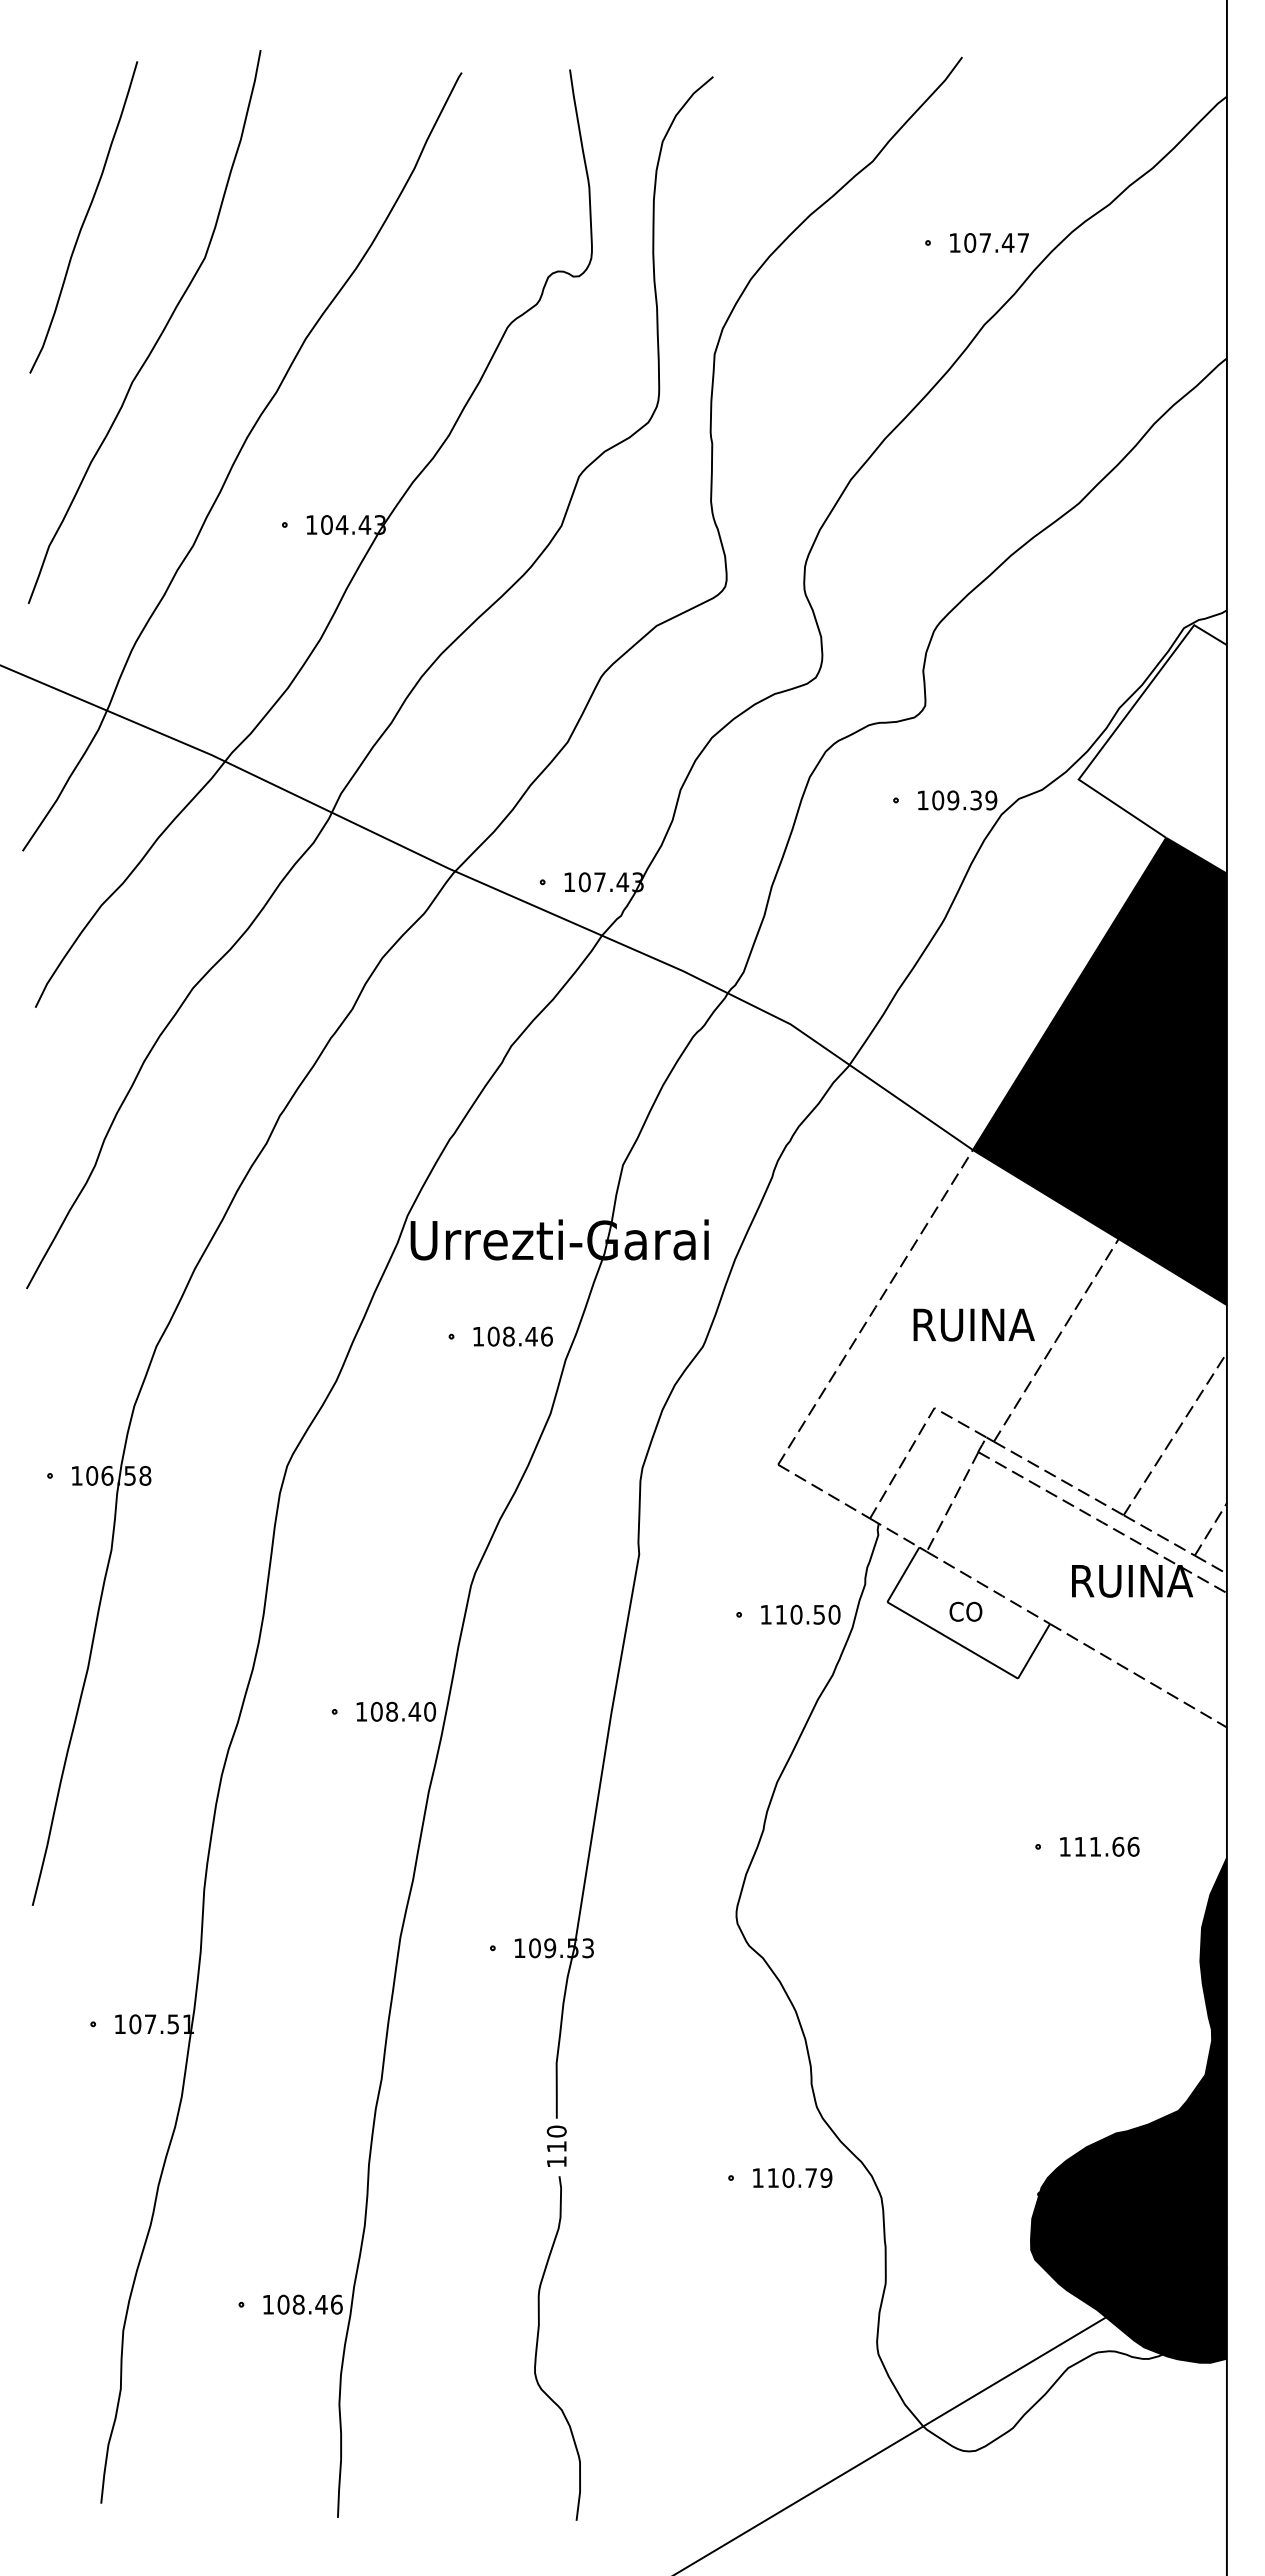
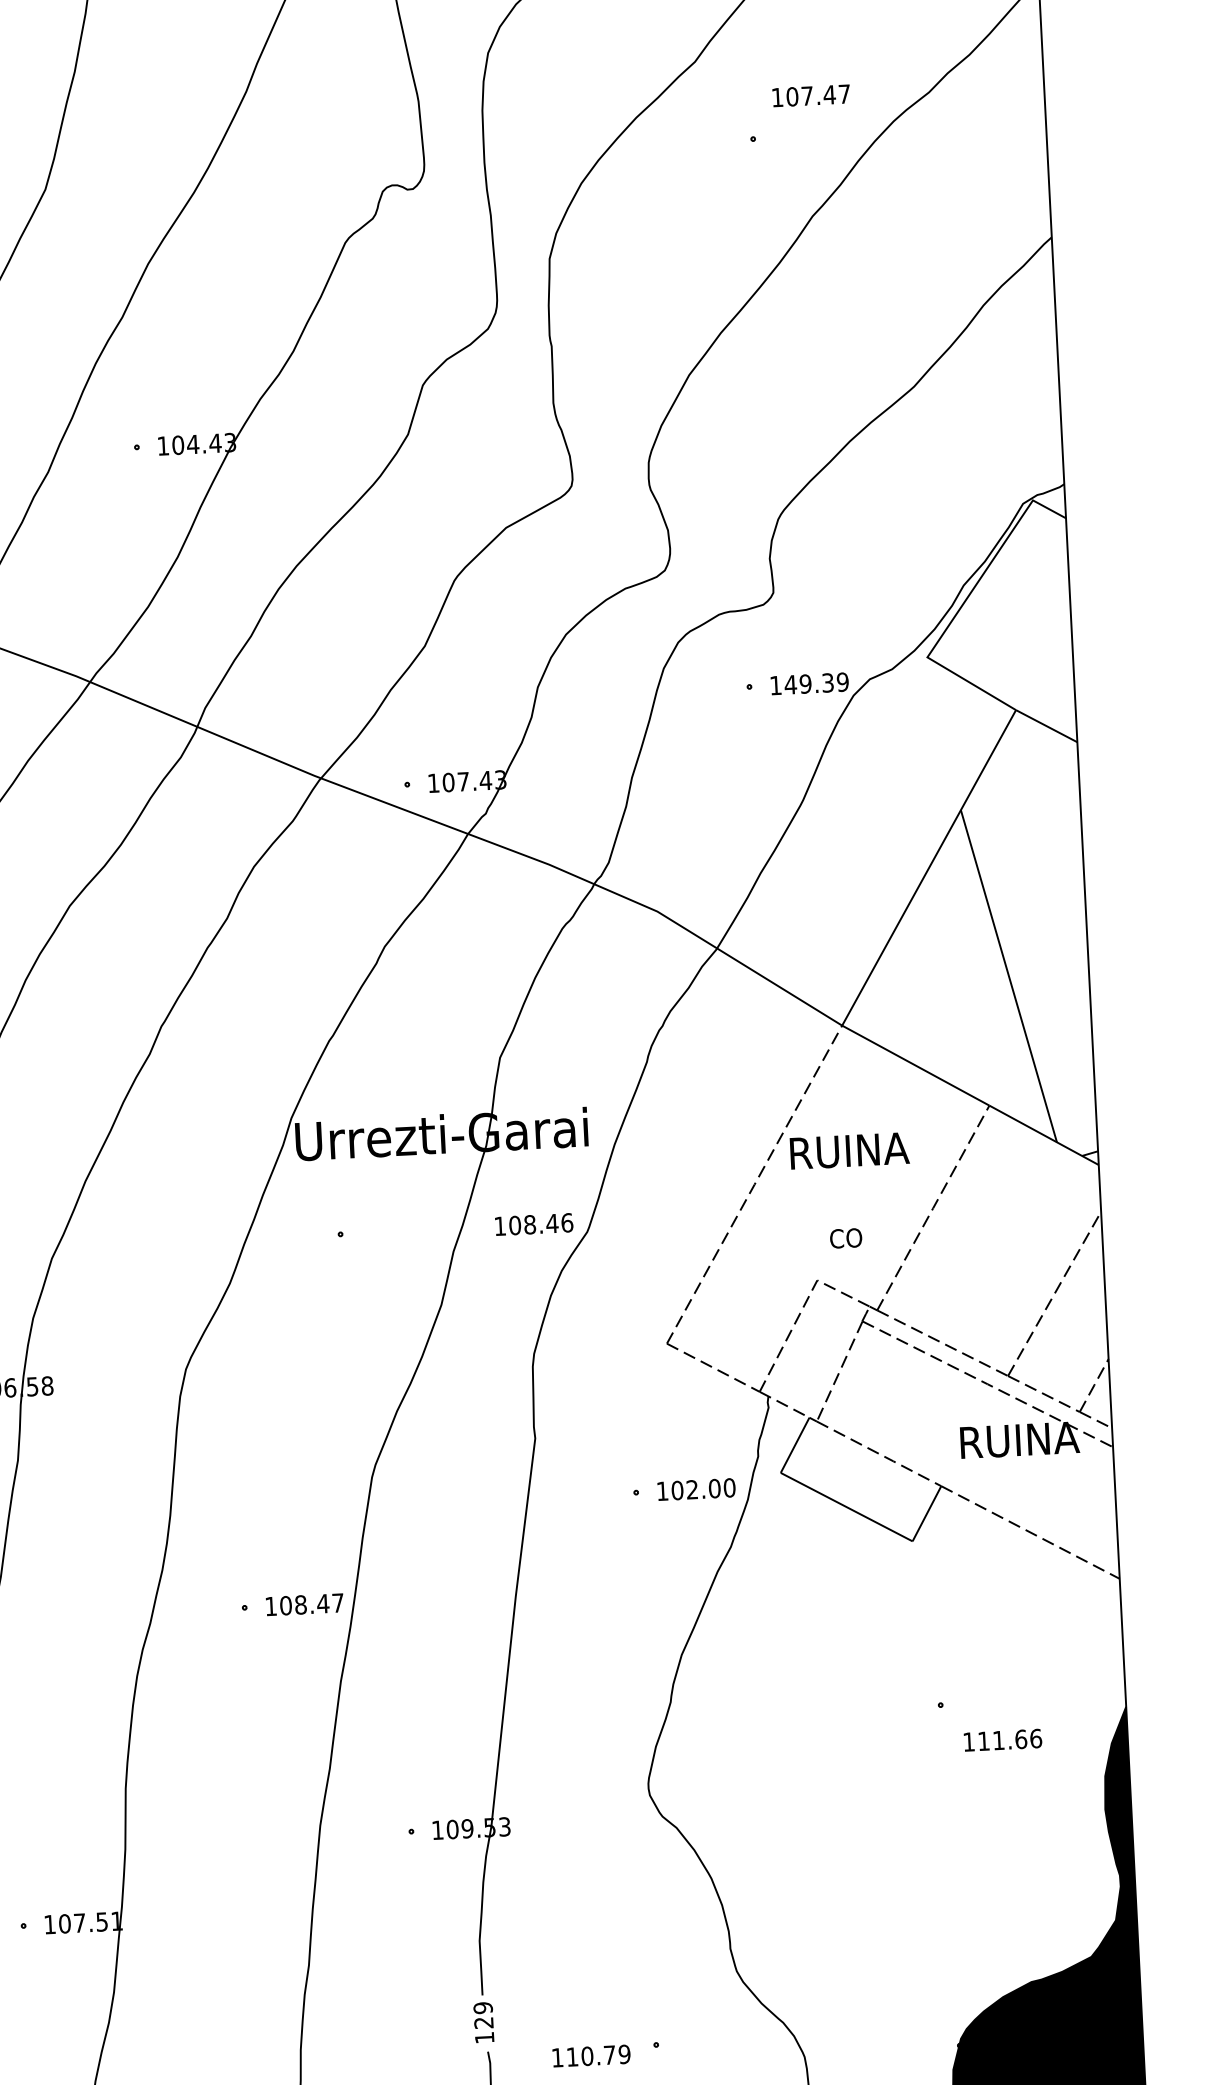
text: (989, 242) -> (811, 95), moved
text: (937, 800) -> (790, 684), 109.39 -> 149.39
fill: (1099, 1071) -> (962, 942), removed
text: (973, 1324) -> (849, 1150), moved
text: (512, 1336) -> (533, 1224), moved
text: (965, 1611) -> (845, 1238), moved
text: (800, 1614) -> (696, 1489), 110.50 -> 102.00
text: (430, 1711) -> (338, 1602), 108.40 -> 108.47
text: (1099, 1846) -> (1002, 1740), moved
text: (556, 2138) -> (483, 2014), 110 -> 129
text: (792, 2177) -> (591, 2055), moved

